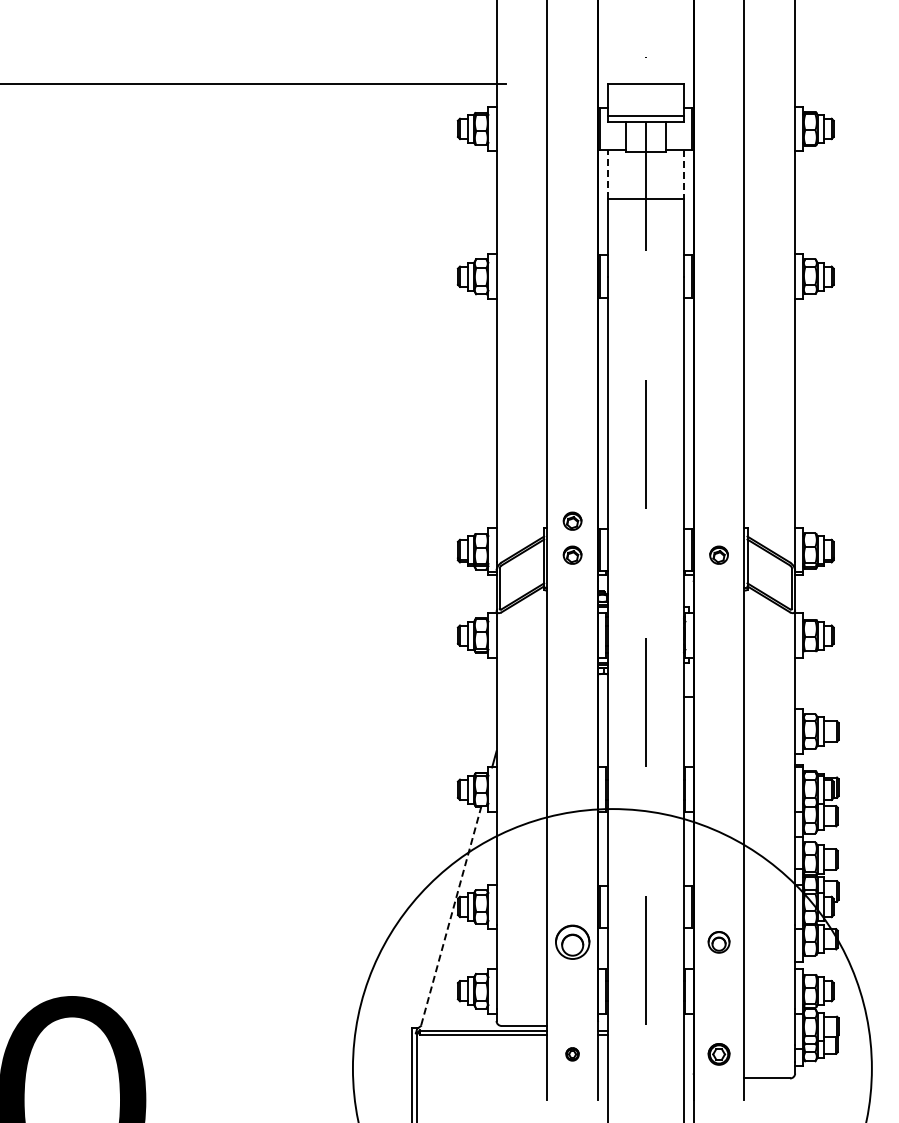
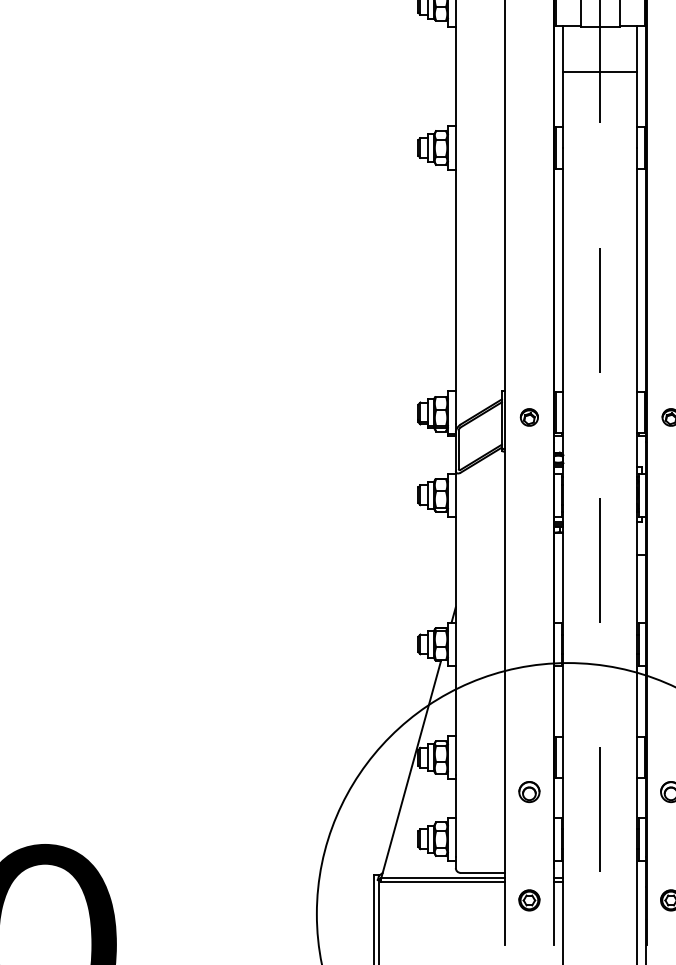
line: (607, 173) -> (563, 48), dashed -> solid
line: (683, 174) -> (636, 49), dashed -> solid
part: (572, 520) -> (529, 383), removed
line: (450, 919) -> (411, 769), dashed -> solid
part: (572, 942) -> (529, 792), size x0.62
part: (572, 1054) -> (529, 900), size x1.67

